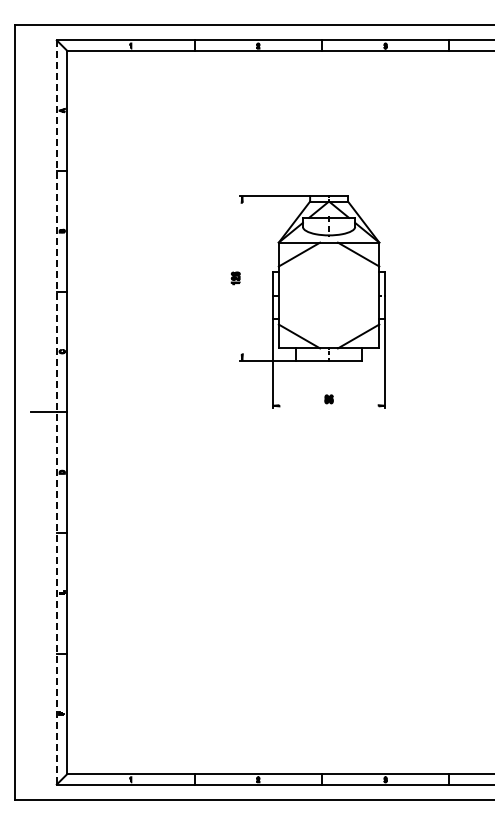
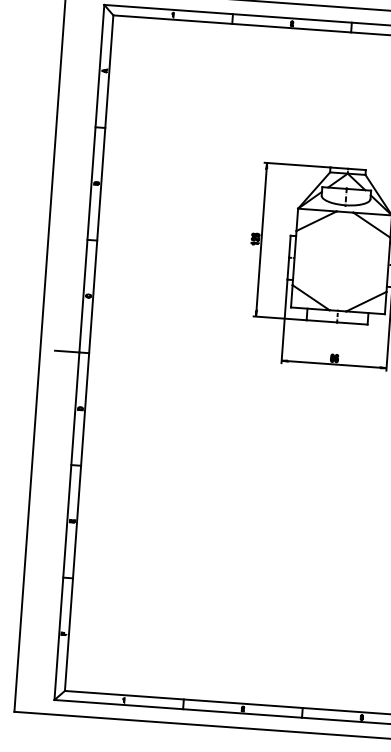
line: (242, 278) -> (261, 239), added
line: (328, 405) -> (333, 364), added
line: (56, 412) -> (79, 352), dashed -> solid

